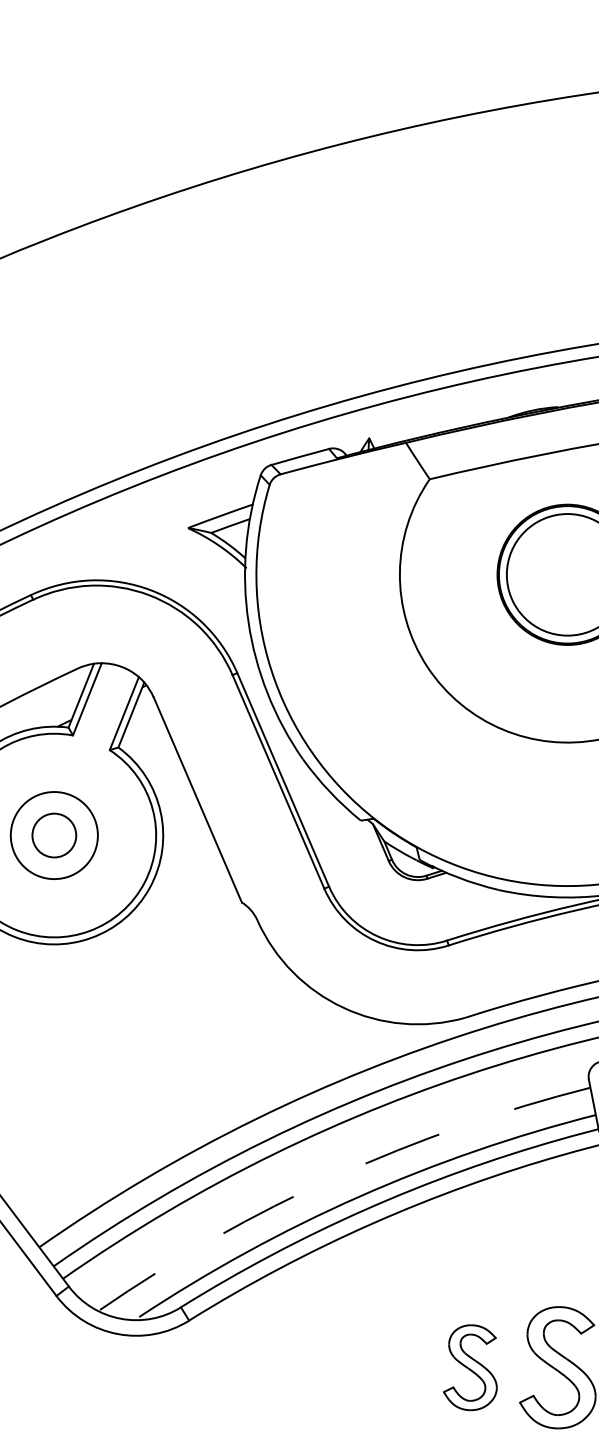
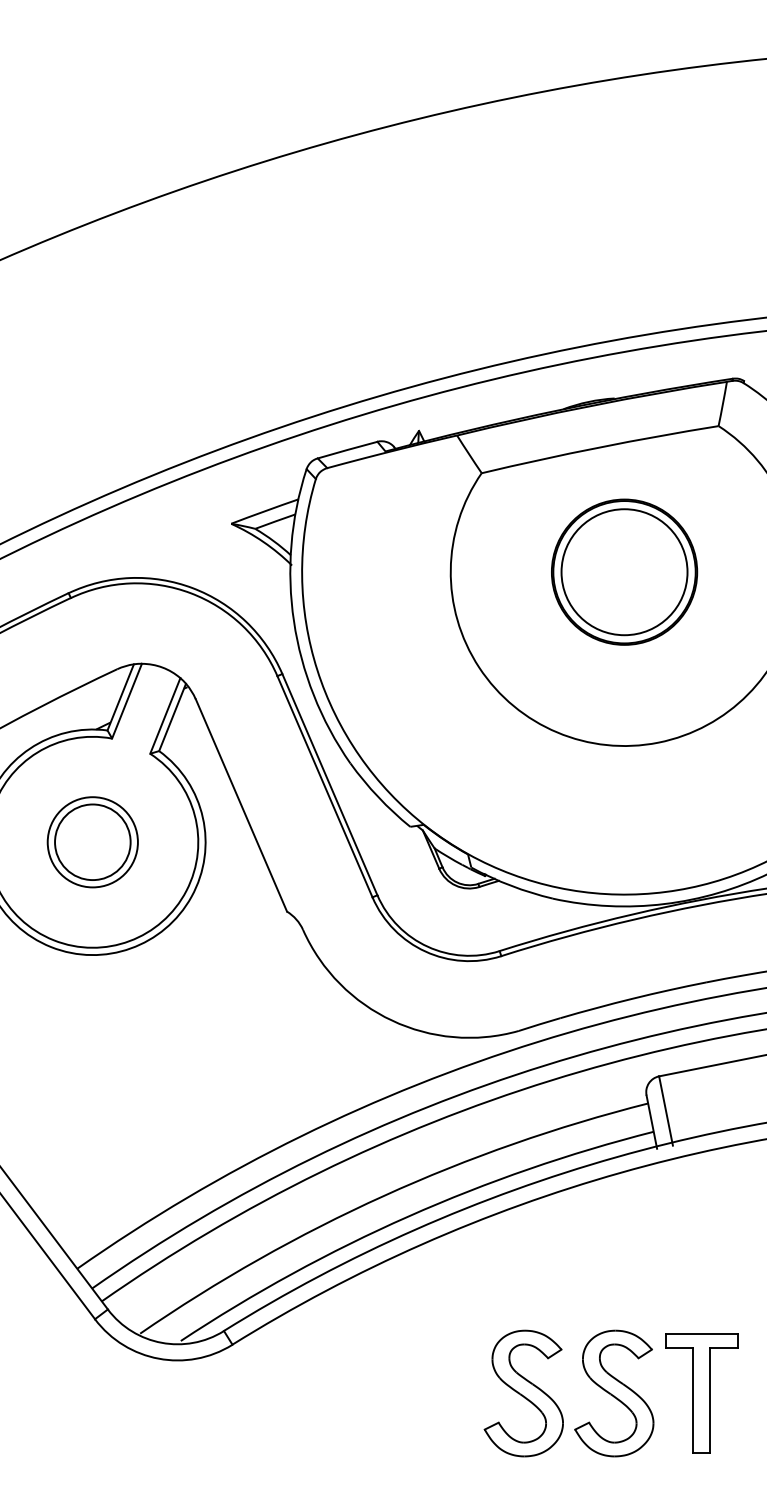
circle: (54, 835) -> (92, 842), size x1.67
arc: (334, 1176) -> (383, 1195), dashed -> solid
part: (470, 1367) -> (523, 1393), size x1.43

